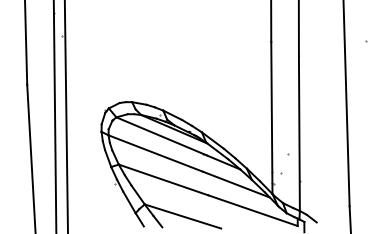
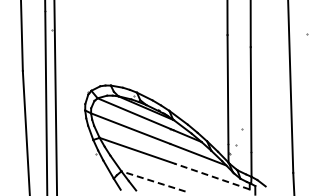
line: (253, 210) -> (212, 176), solid -> dashed
line: (182, 216) -> (153, 181), solid -> dashed

